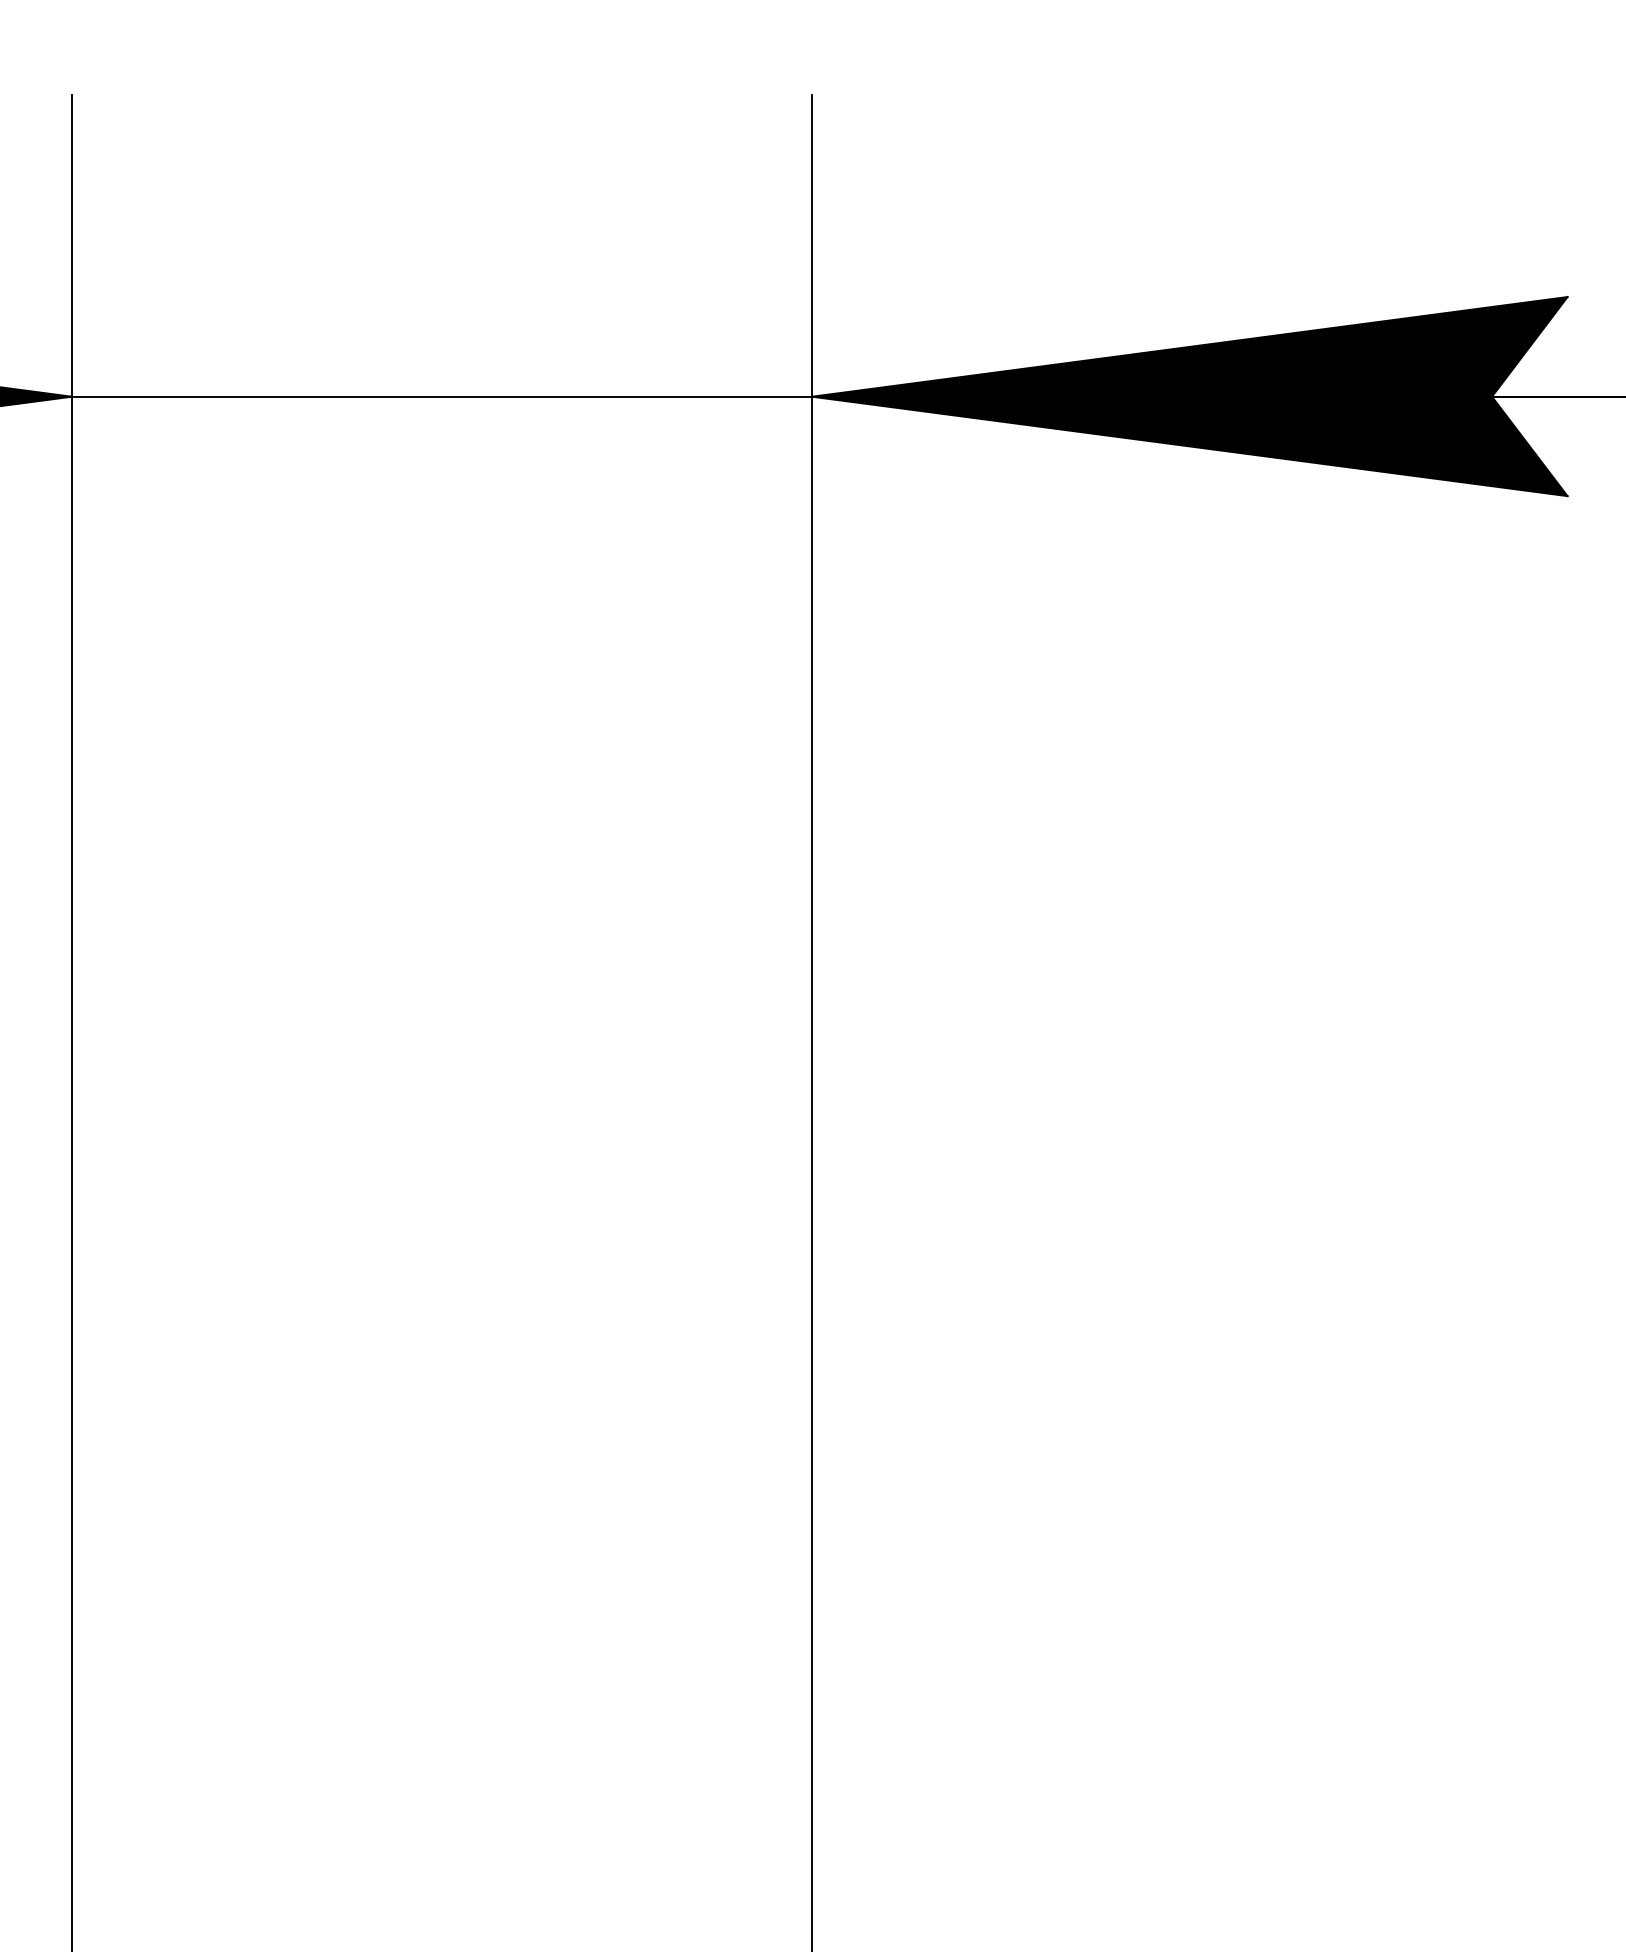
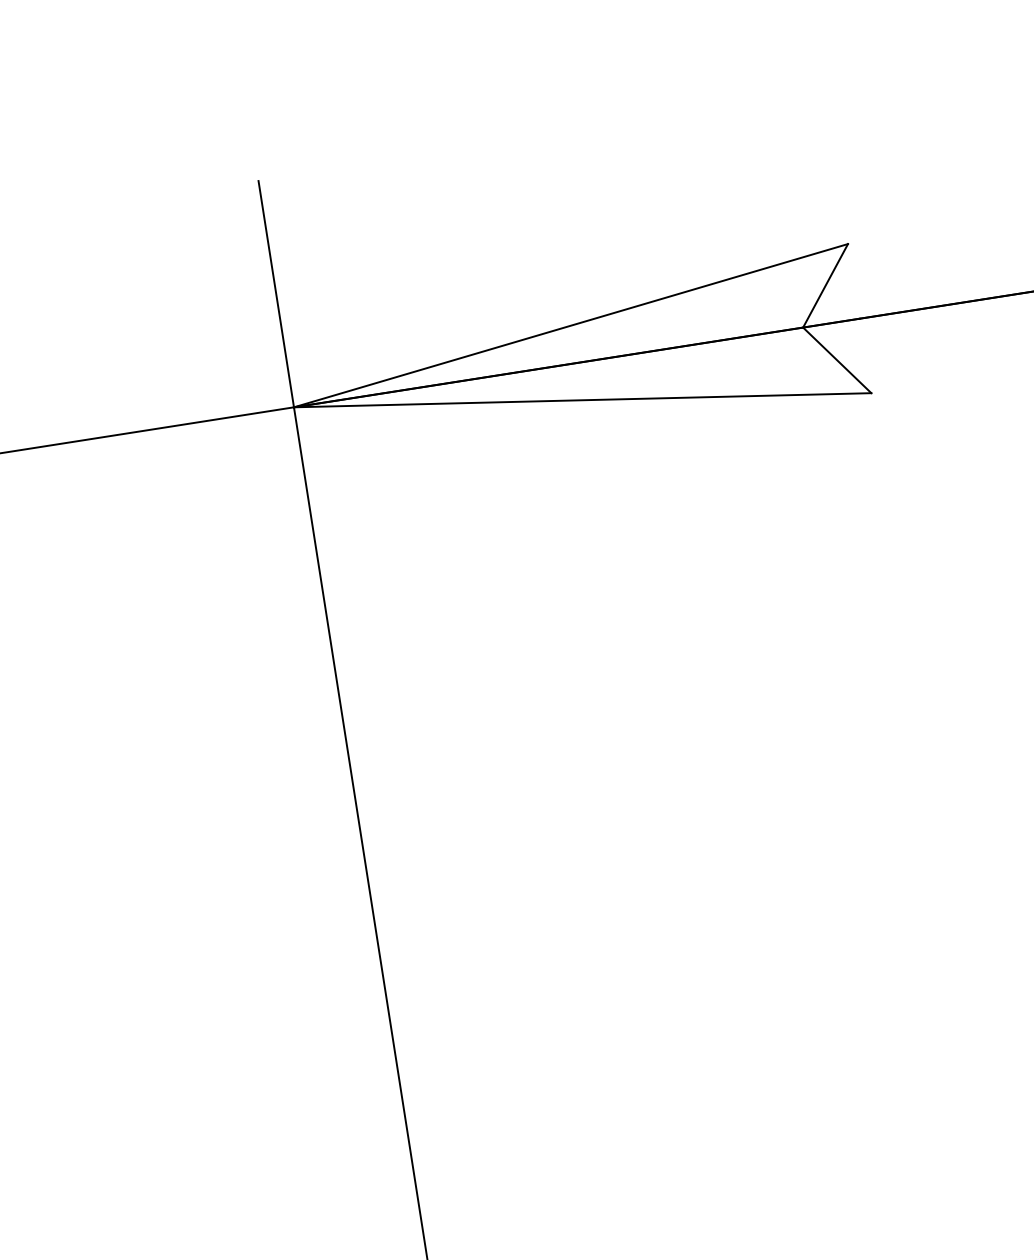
fill: (1189, 396) -> (576, 362), removed

